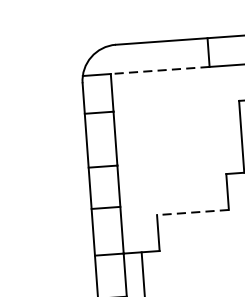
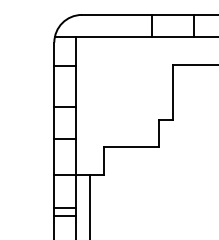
line: (160, 71) -> (114, 37), dashed -> solid
line: (192, 212) -> (131, 147), dashed -> solid

